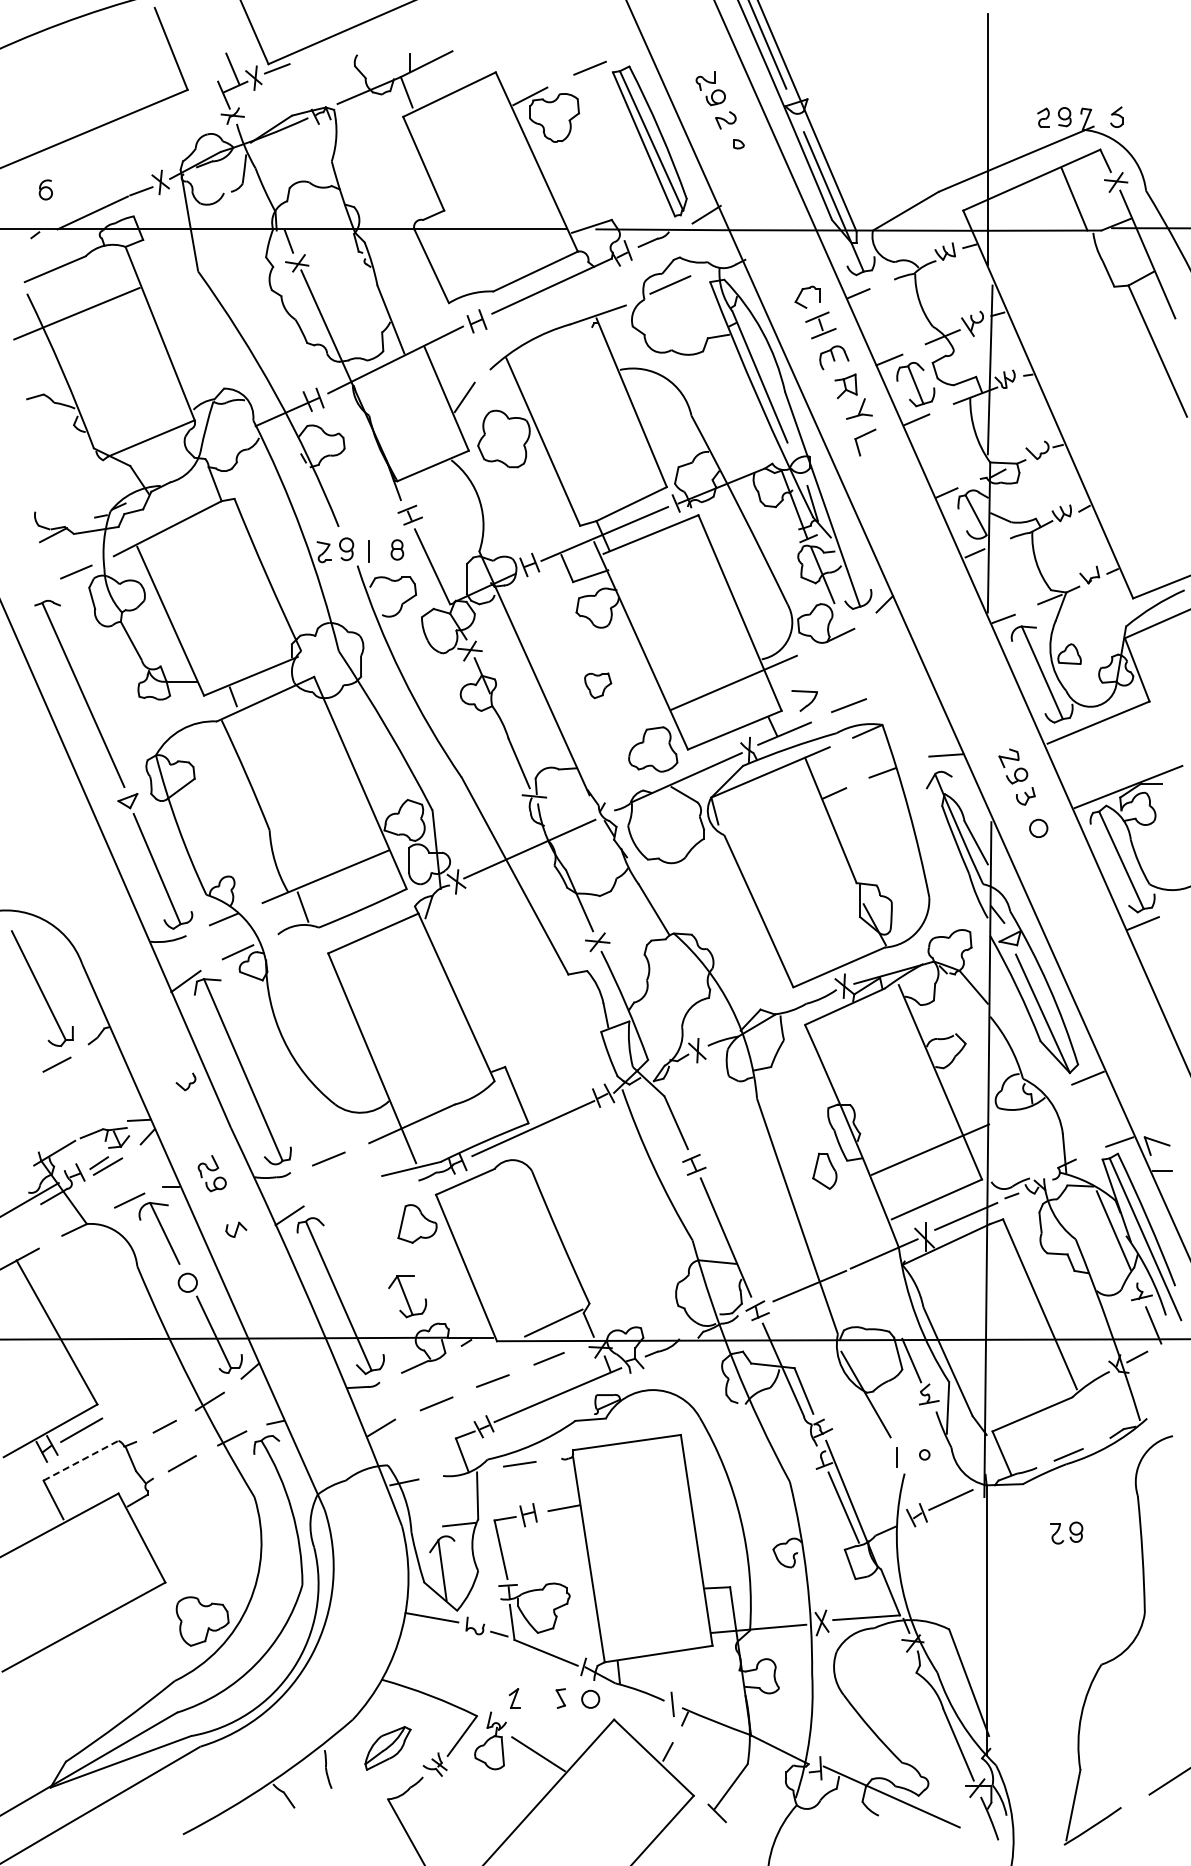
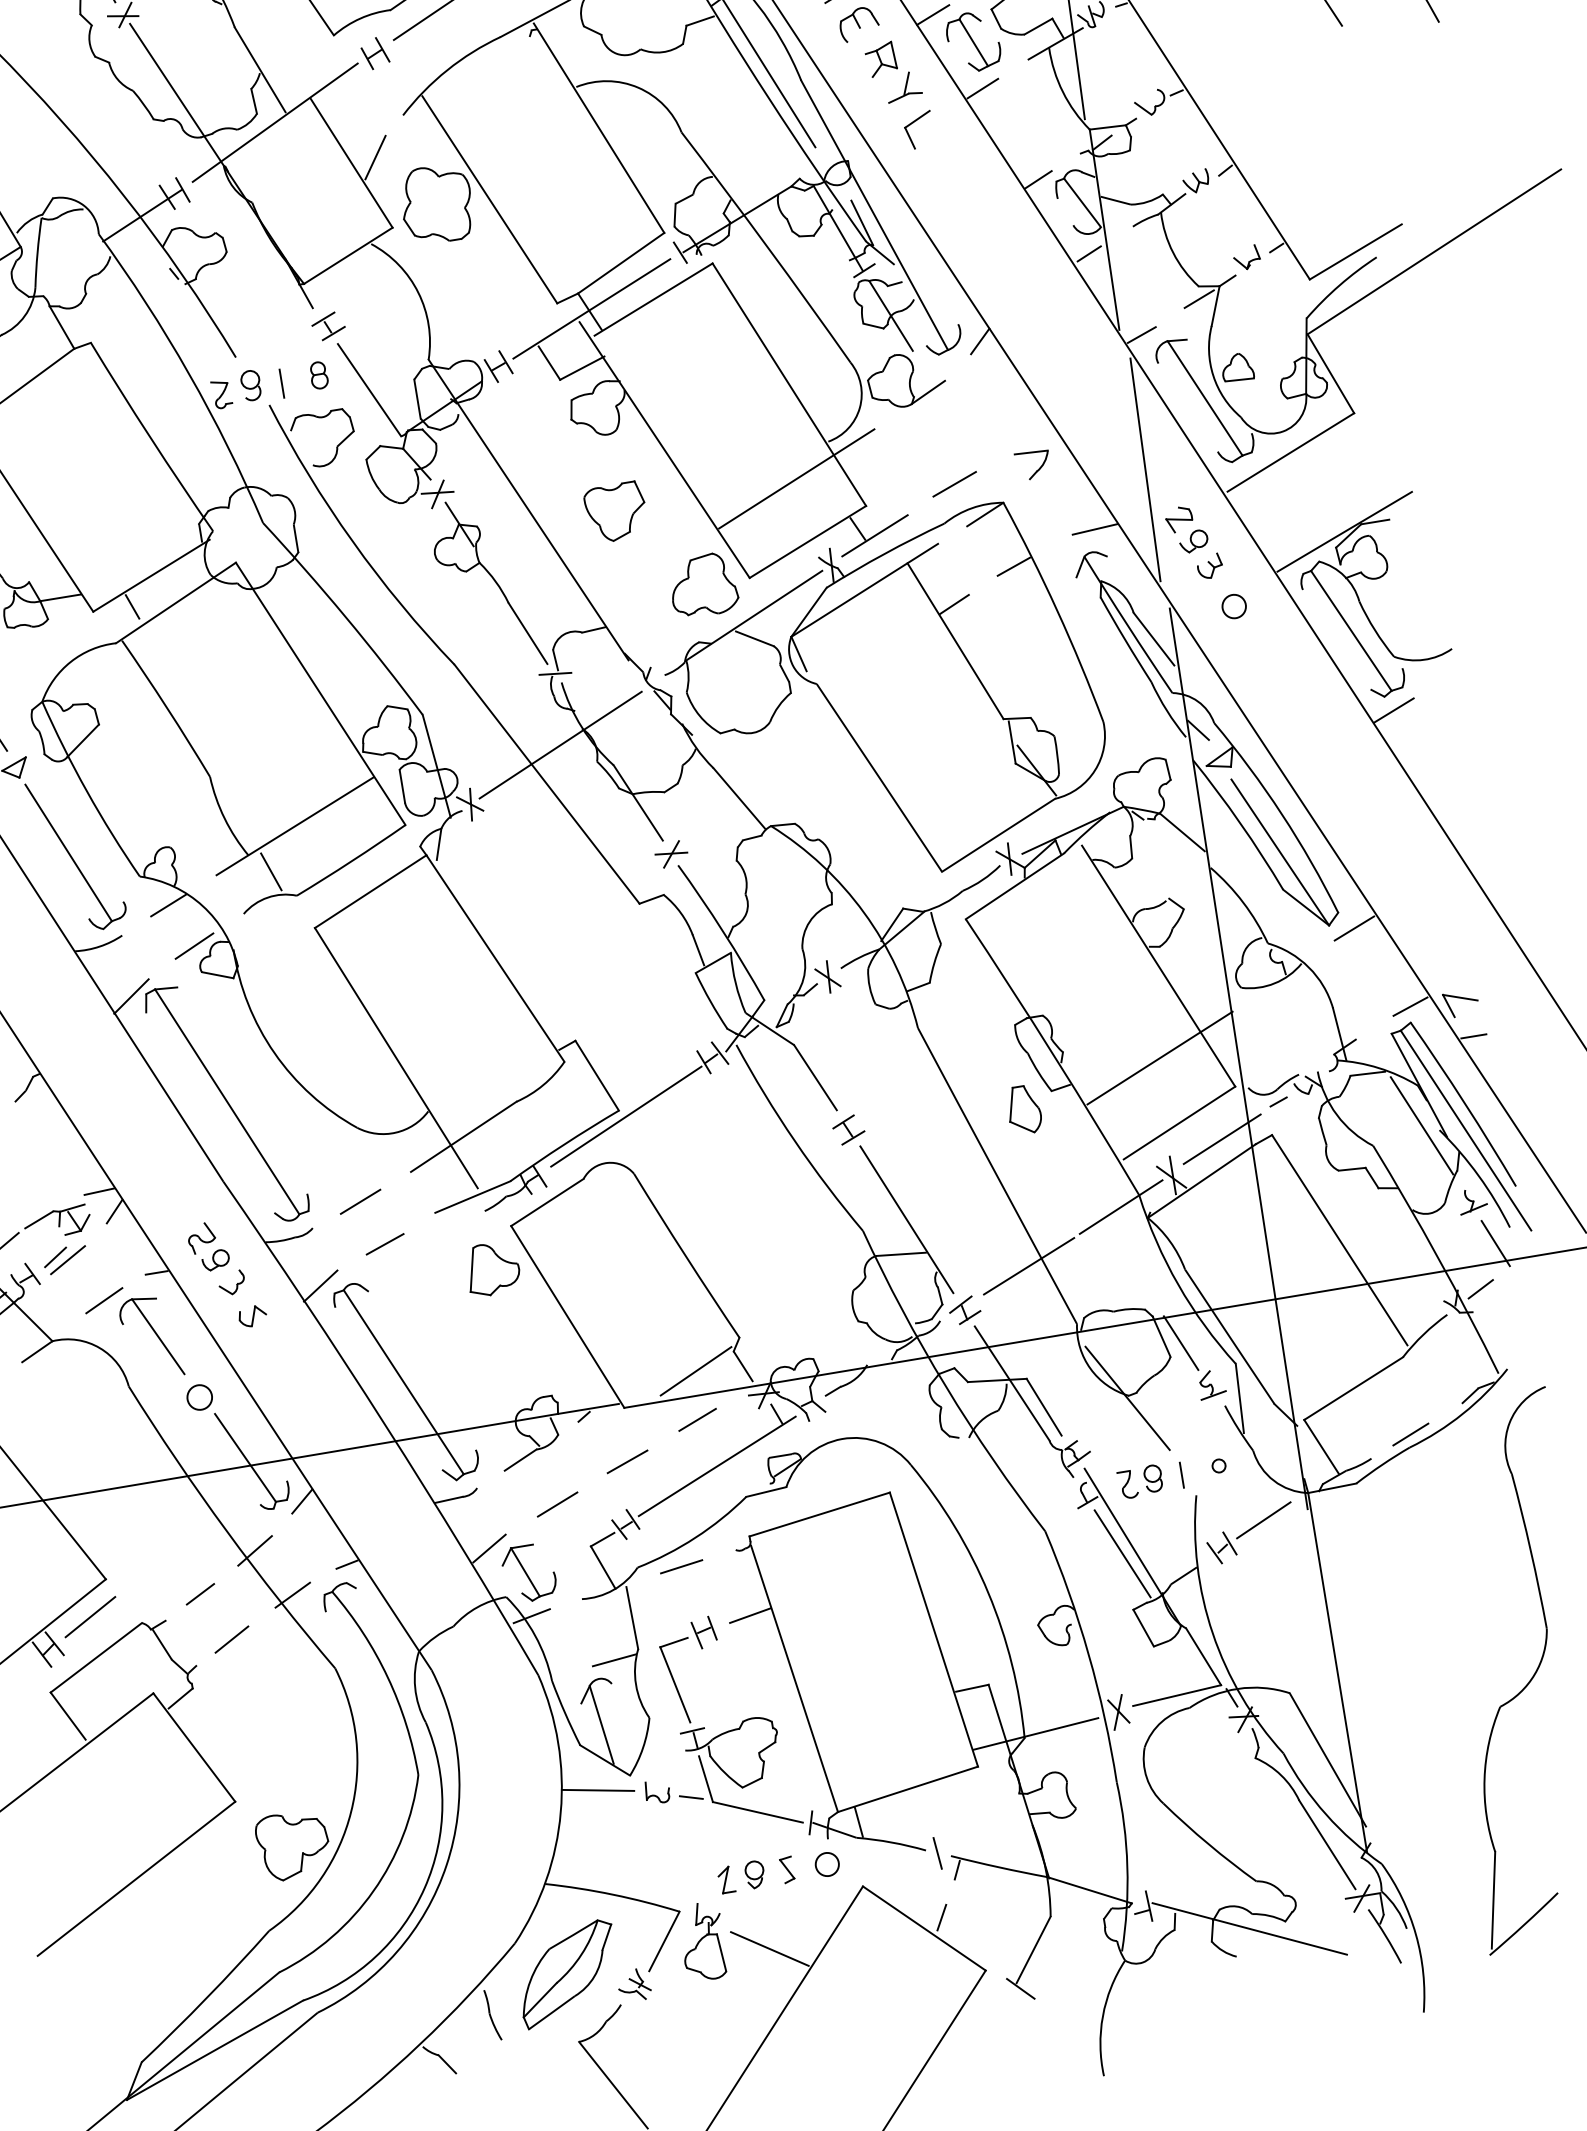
part: (597, 685) -> (615, 512), size x1.67
part: (804, 700) -> (1032, 464), moved
line: (989, 717) -> (1144, 469), added
part: (185, 1081) -> (231, 1282), moved
line: (341, 1192) -> (384, 1243), added
part: (407, 1296) -> (528, 1572), moved
line: (81, 1460) -> (96, 1657), dashed -> solid
part: (1066, 1532) -> (1140, 1481), moved
part: (536, 1697) -> (754, 1873), added
part: (387, 1748) -> (567, 1974), size x1.67

